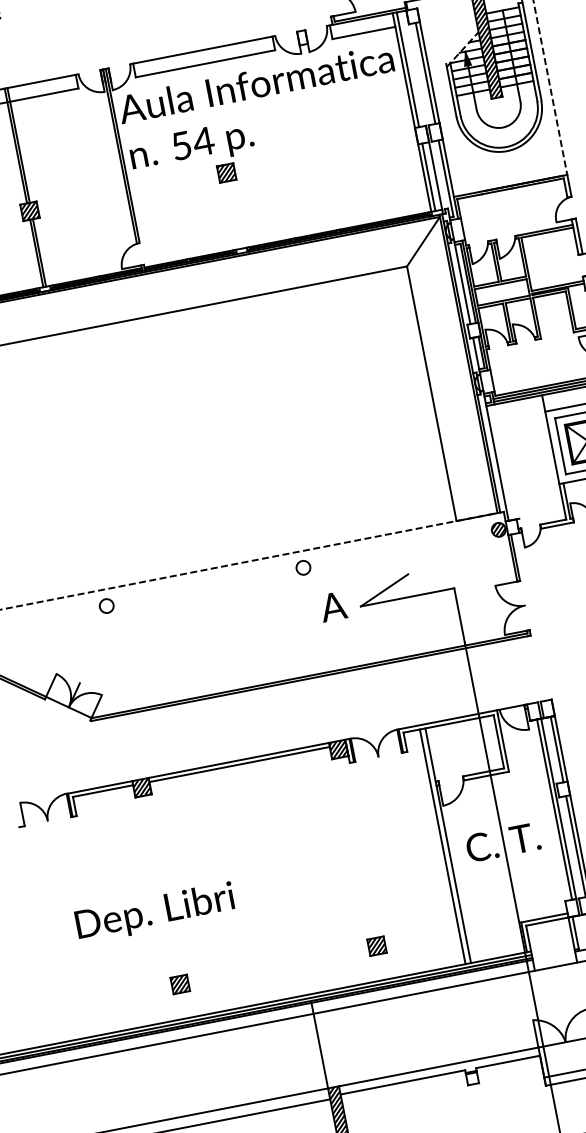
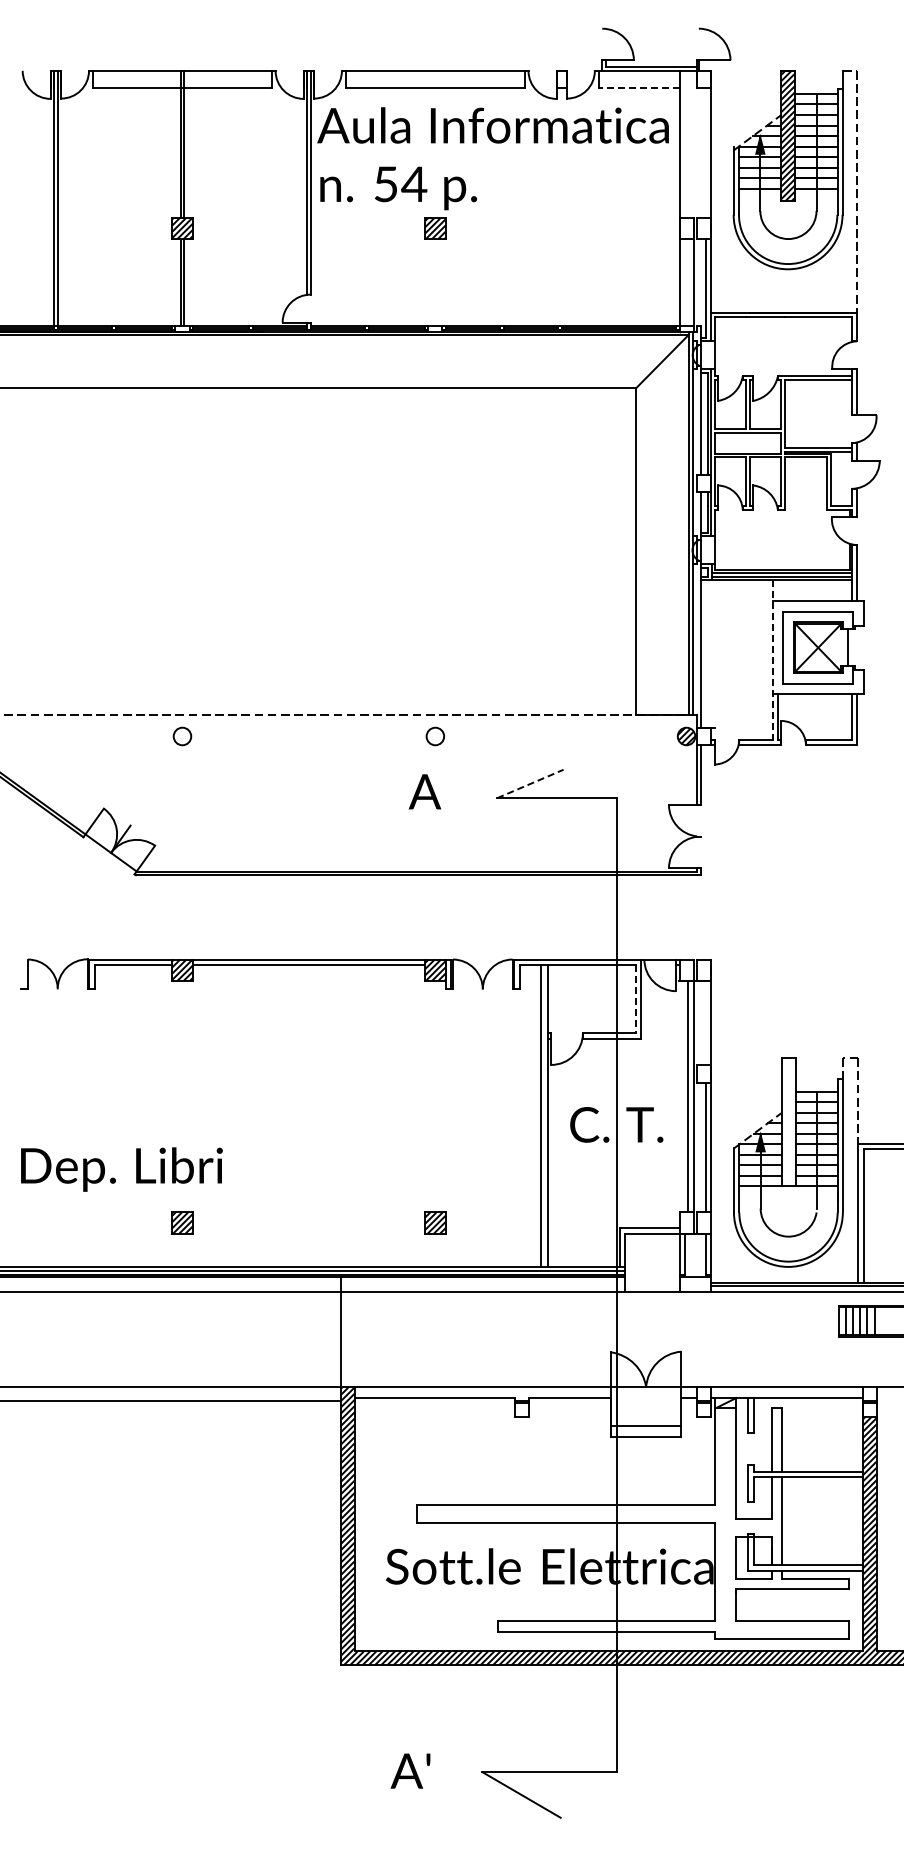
line: (363, 33) -> (638, 88), solid -> dashed
line: (407, 69) -> (684, 144), removed
line: (425, 73) -> (705, 153), removed
line: (428, 177) -> (684, 282), removed
line: (554, 457) -> (772, 660), solid -> dashed
line: (384, 590) -> (530, 783), solid -> dashed
text: (332, 606) -> (424, 791), moved
line: (498, 742) -> (635, 999), solid -> dashed
line: (556, 749) -> (705, 1022), removed
text: (155, 913) -> (121, 1169), moved

